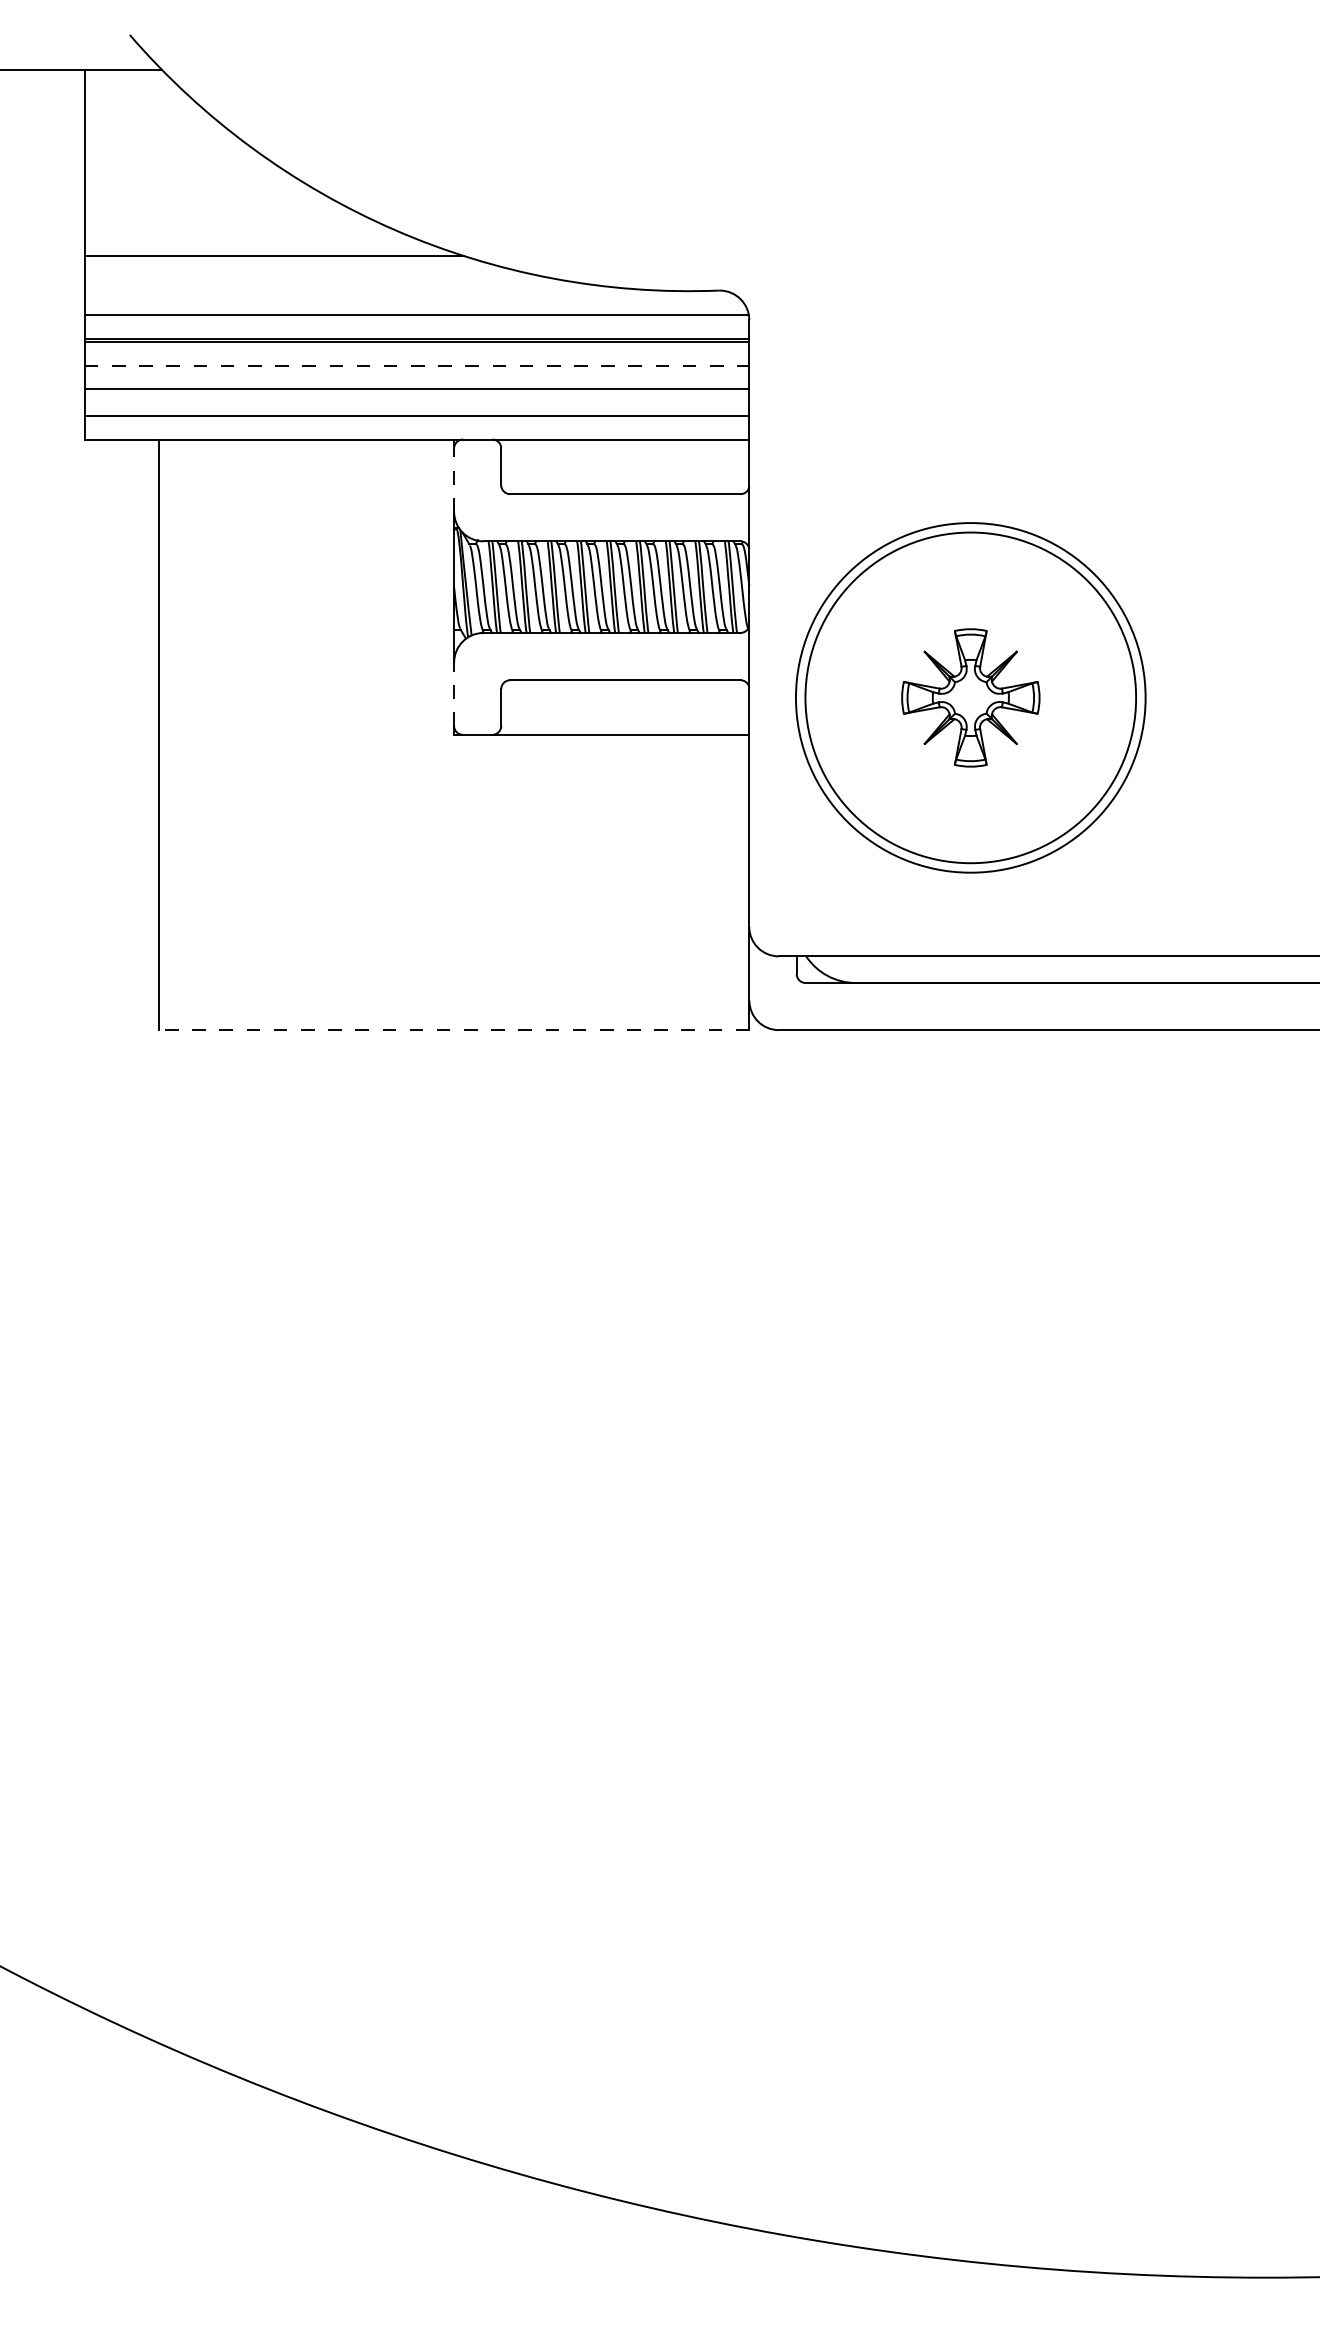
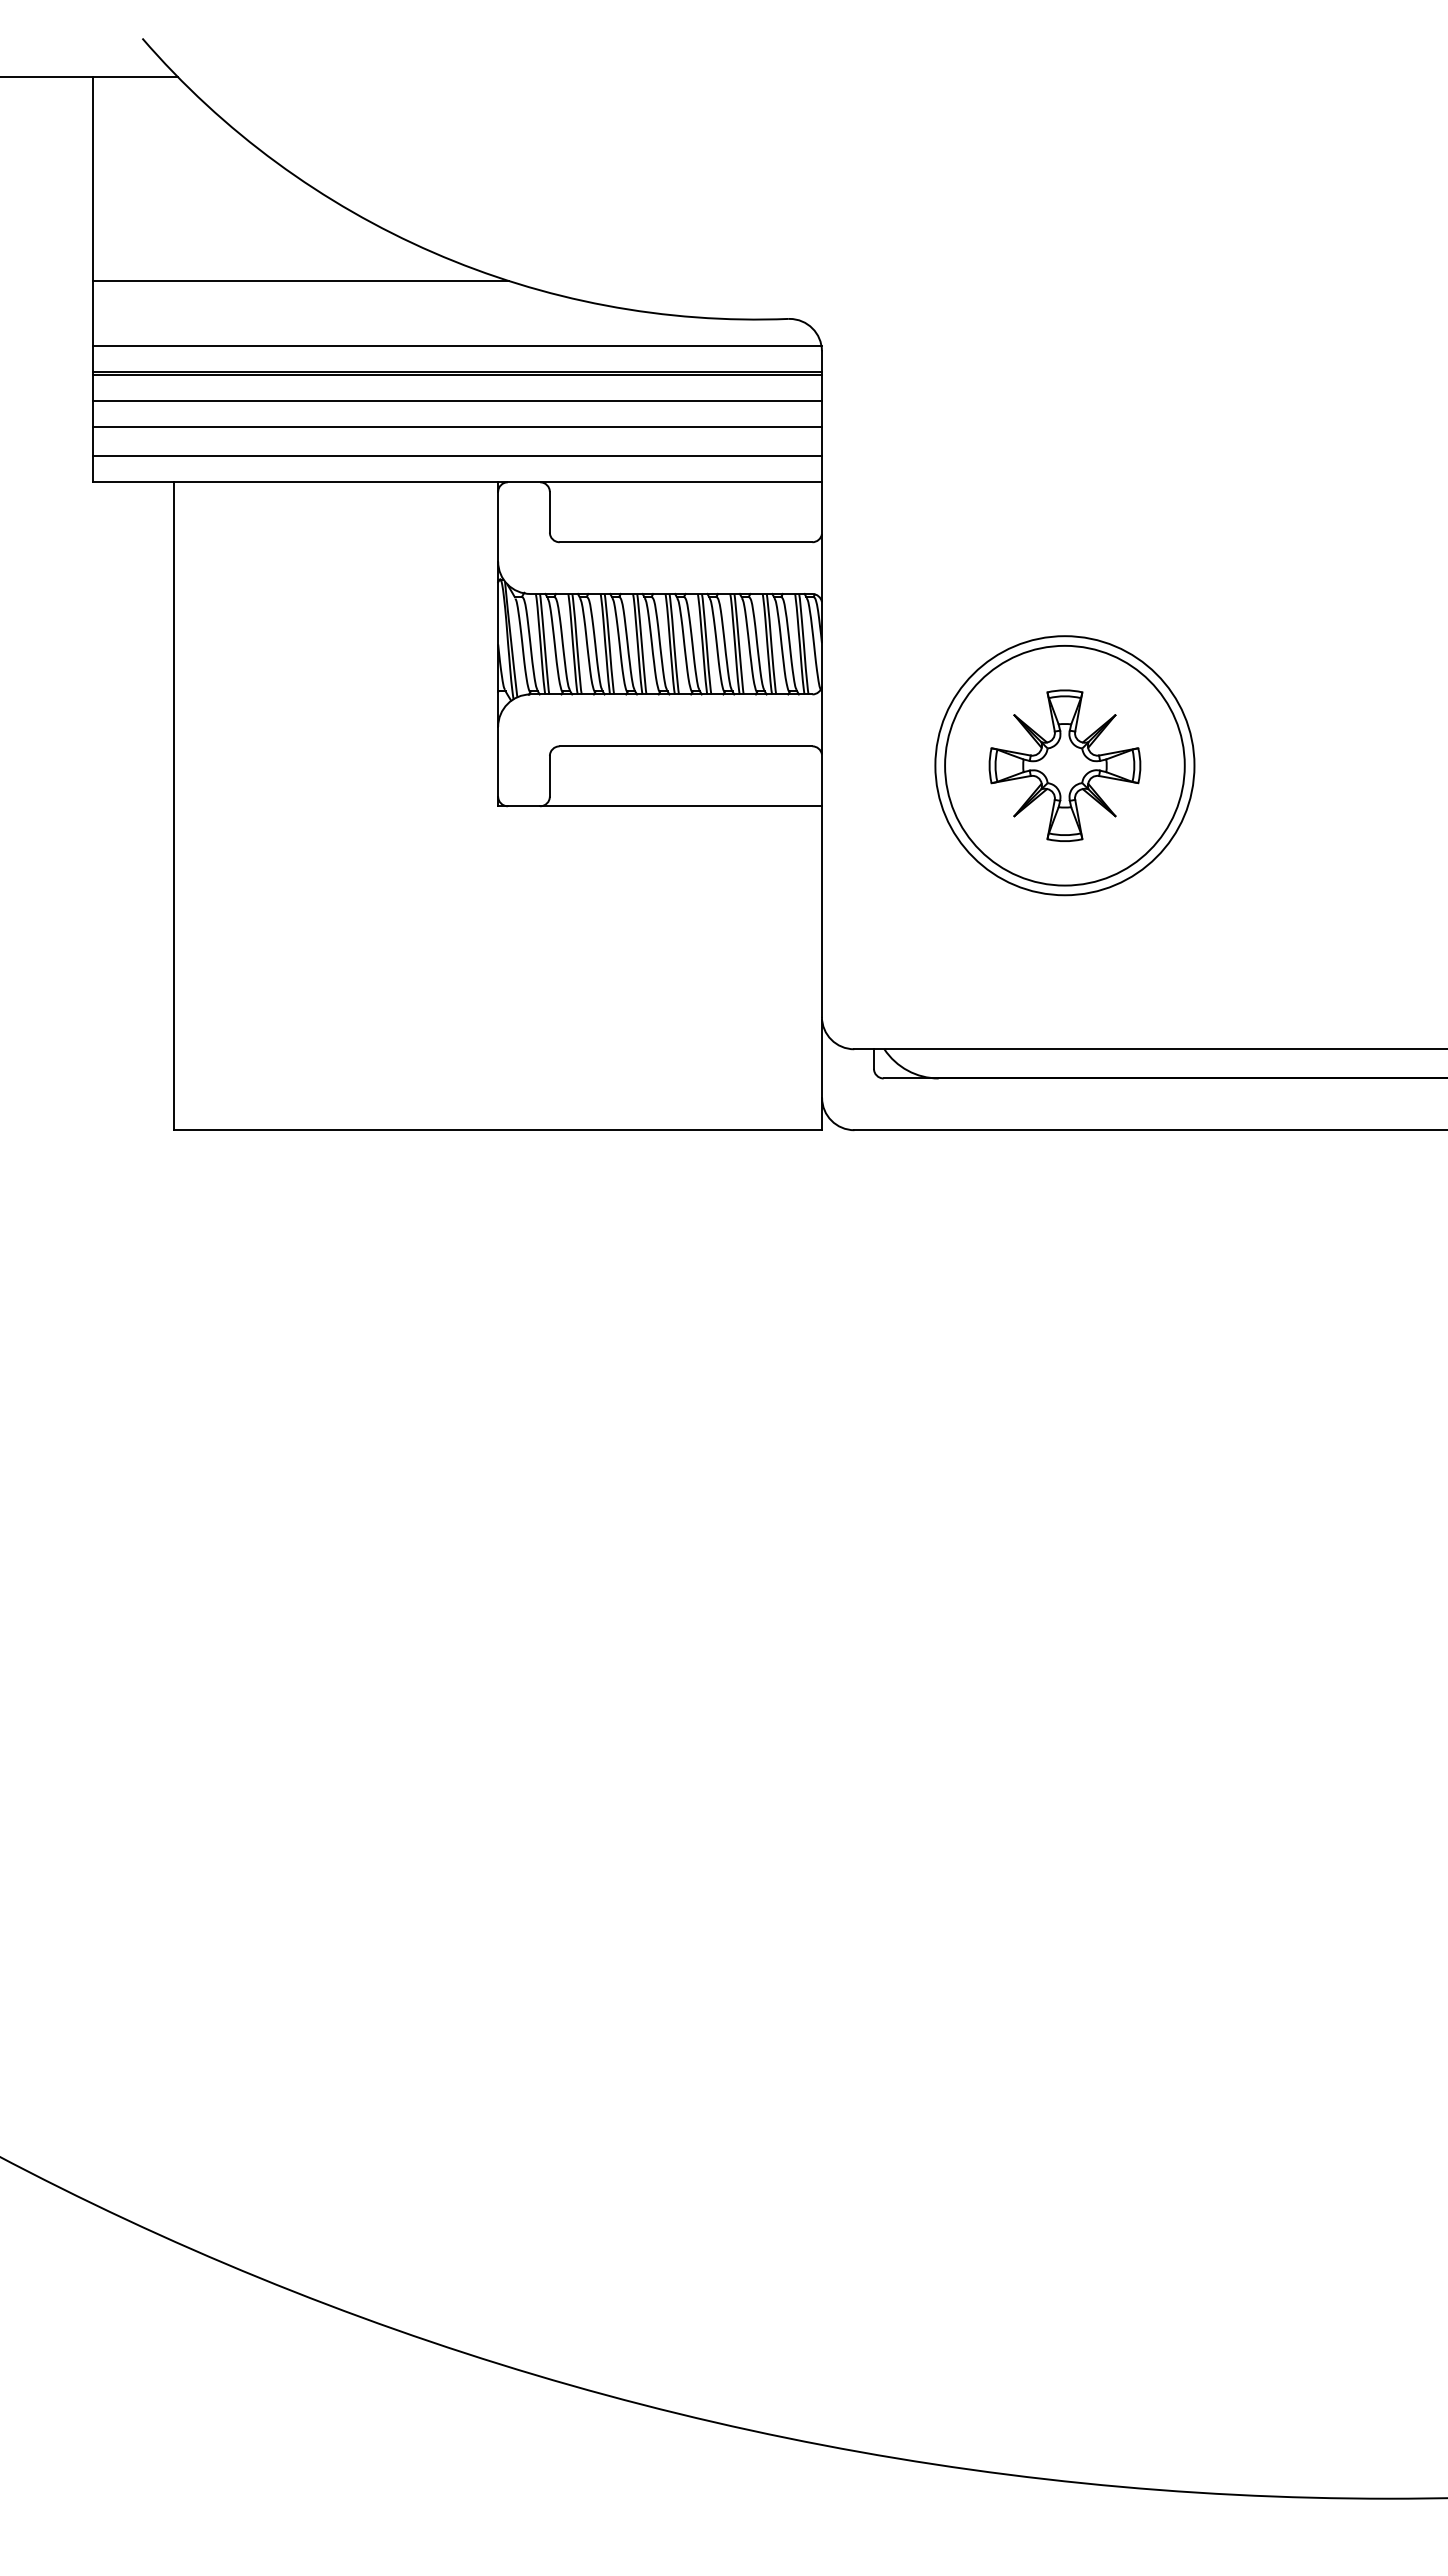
line: (417, 365) -> (458, 401), dashed -> solid
line: (454, 479) -> (498, 526), dashed -> solid
line: (454, 694) -> (498, 761), dashed -> solid
circle: (970, 697) -> (1064, 765), size x0.62
circle: (970, 697) -> (1064, 765), size x0.71
line: (453, 1030) -> (497, 1130), dashed -> solid

